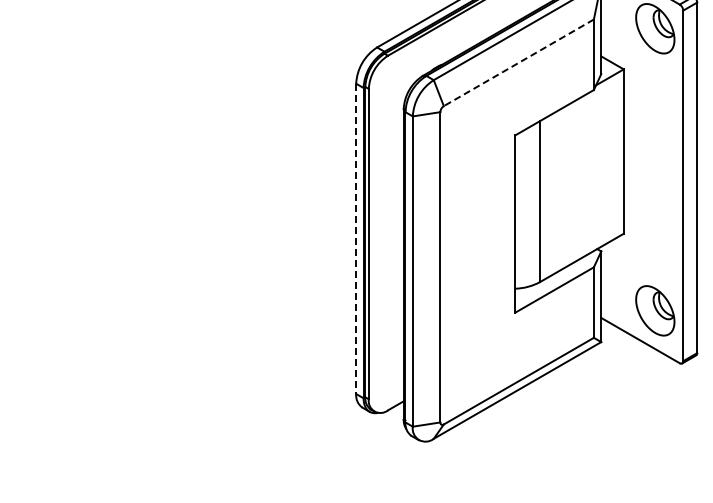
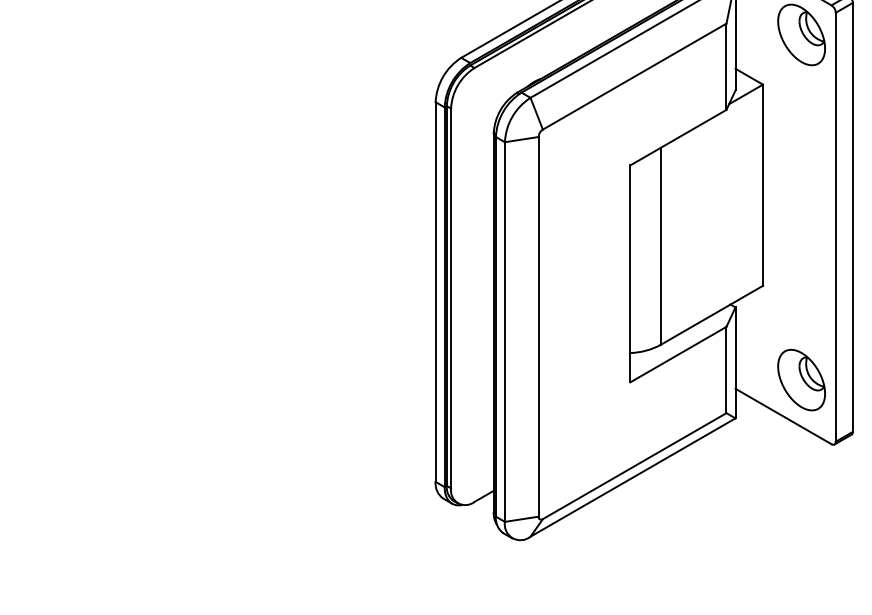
line: (518, 62) -> (634, 76), dashed -> solid
line: (356, 239) -> (436, 292), dashed -> solid

